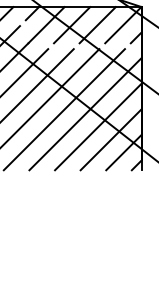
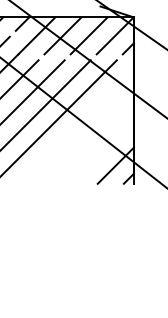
line: (85, 114) -> (76, 126), removed
line: (98, 126) -> (89, 139), removed
line: (110, 139) -> (102, 152), removed

